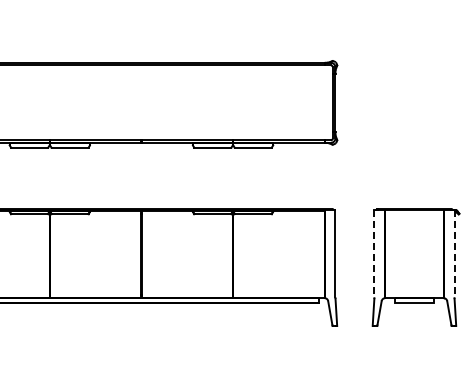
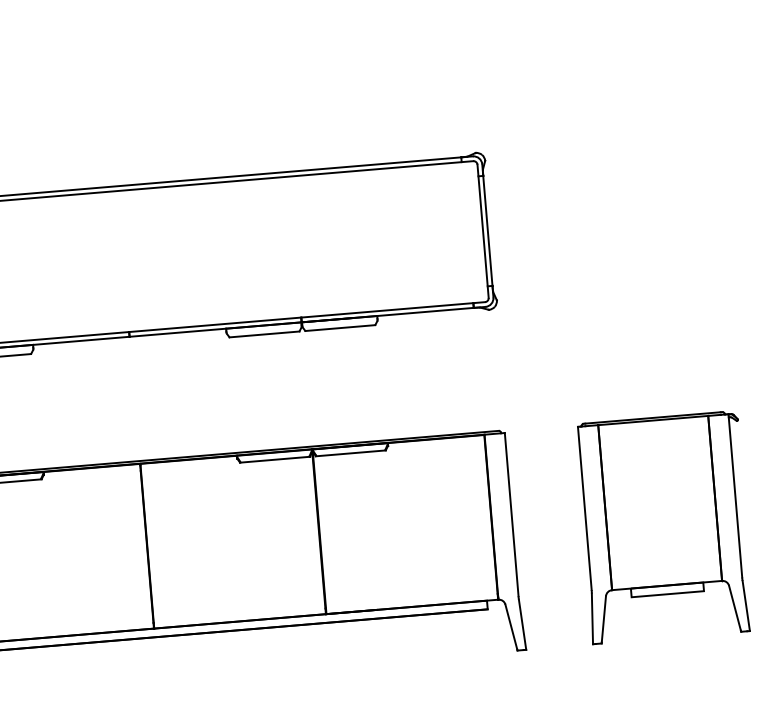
line: (374, 254) -> (585, 509), dashed -> solid
line: (454, 254) -> (735, 497), dashed -> solid

